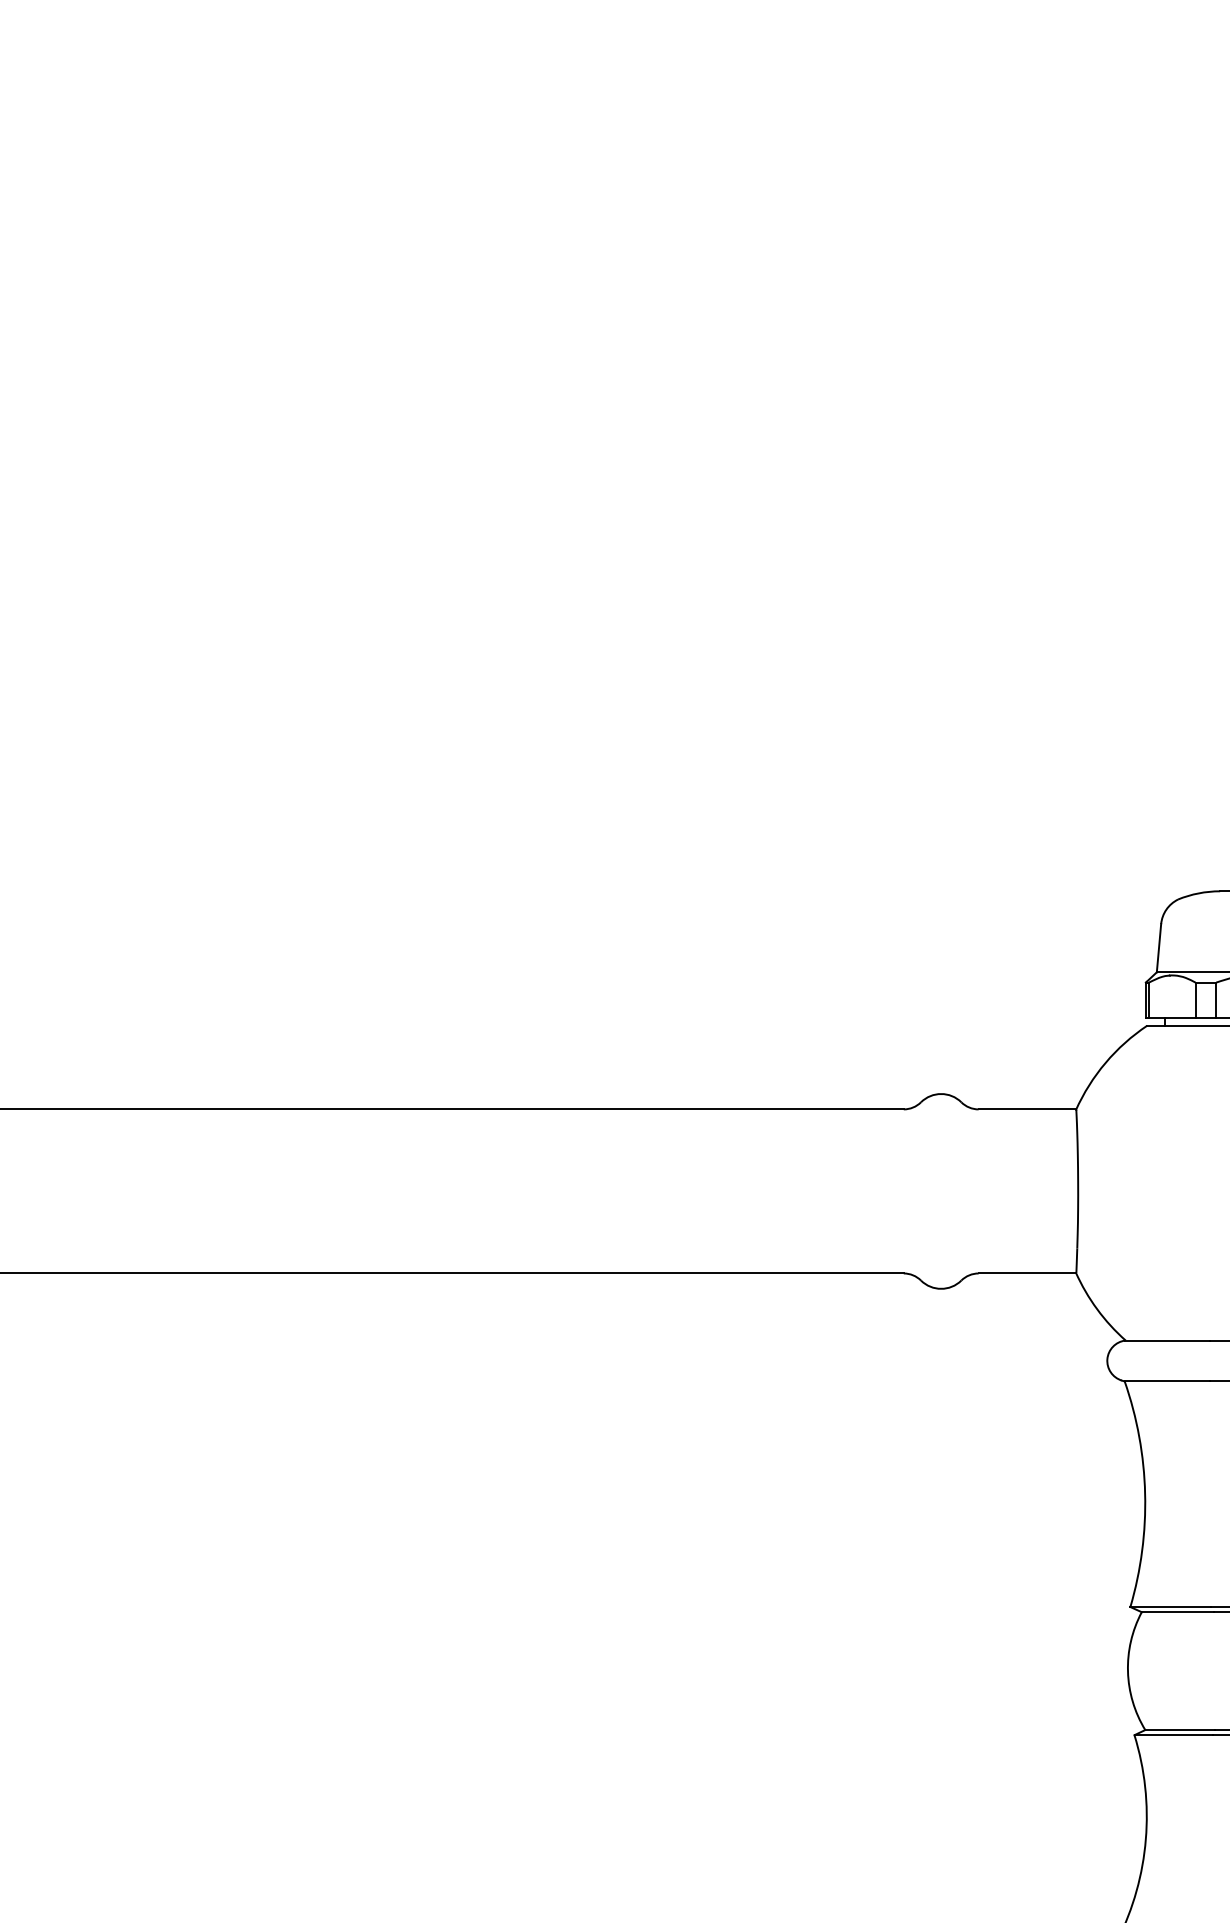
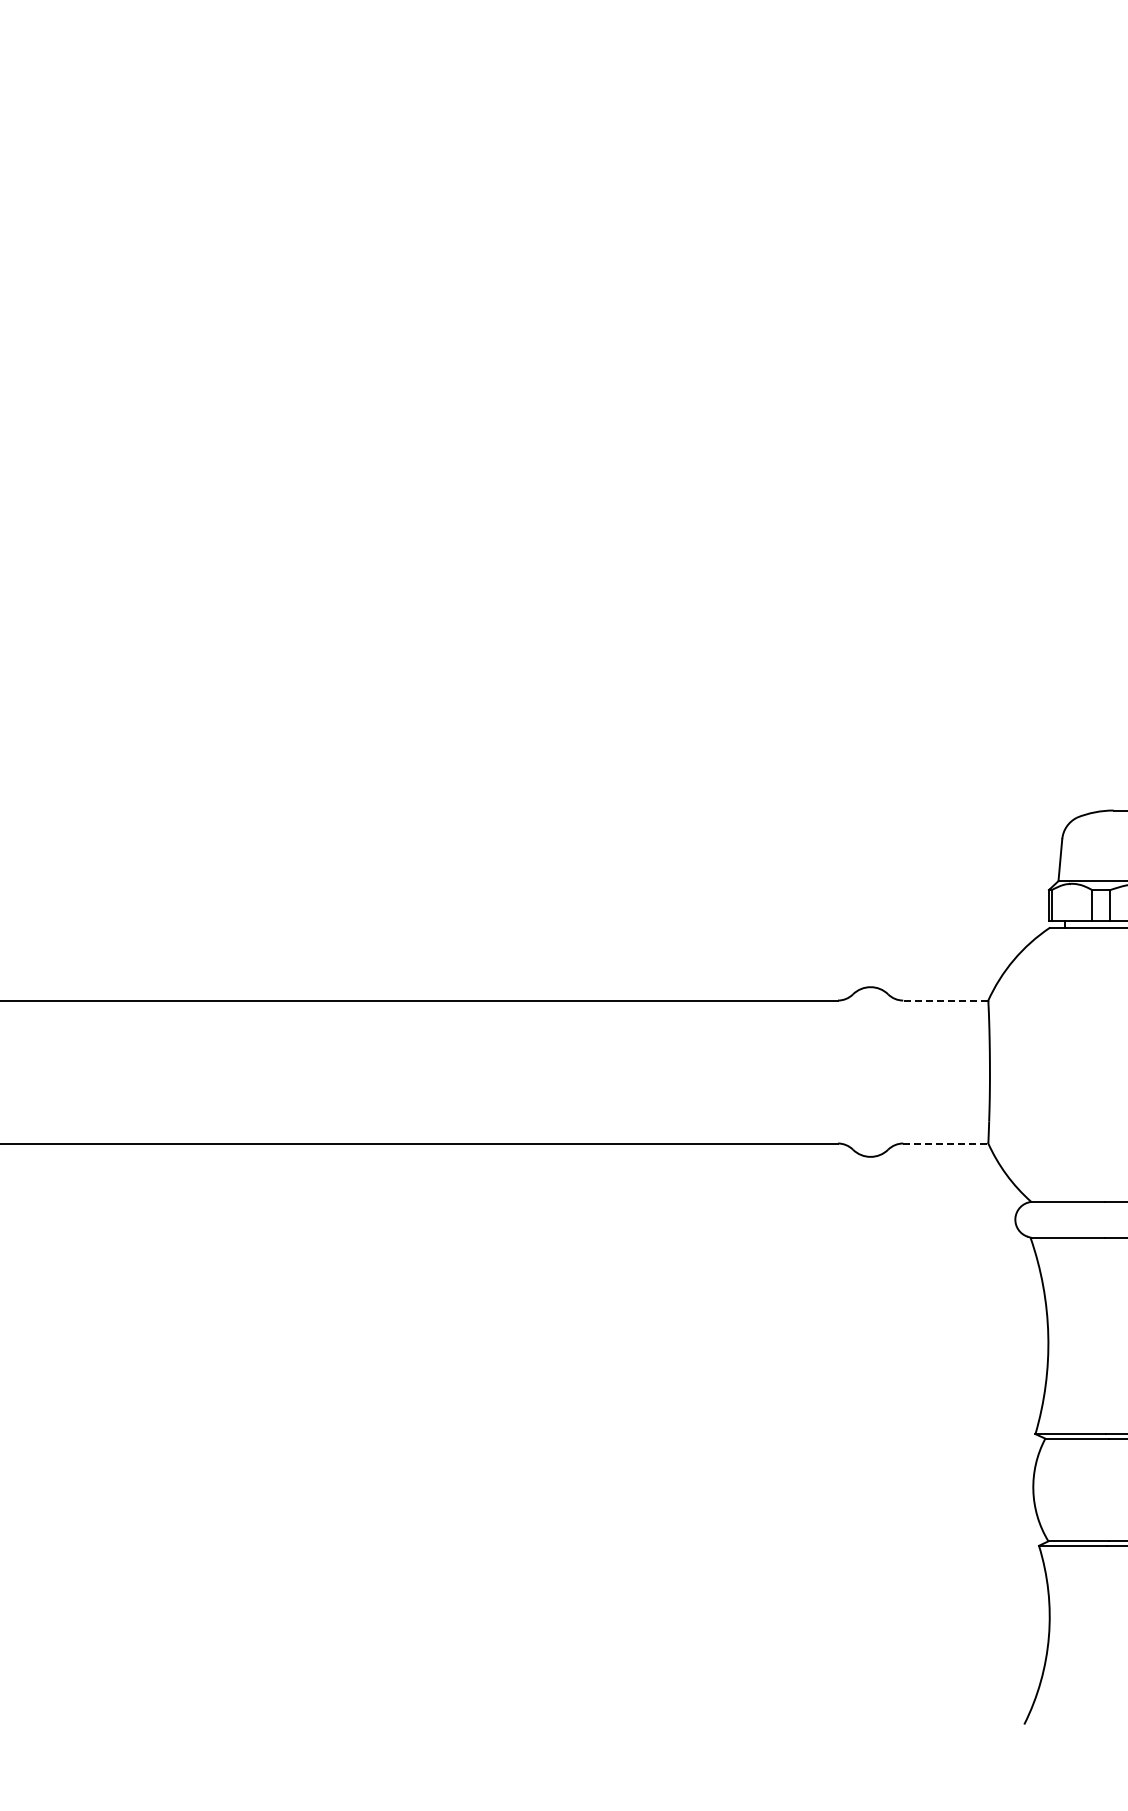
line: (1027, 1109) -> (945, 1000), solid -> dashed
line: (1027, 1273) -> (945, 1143), solid -> dashed

